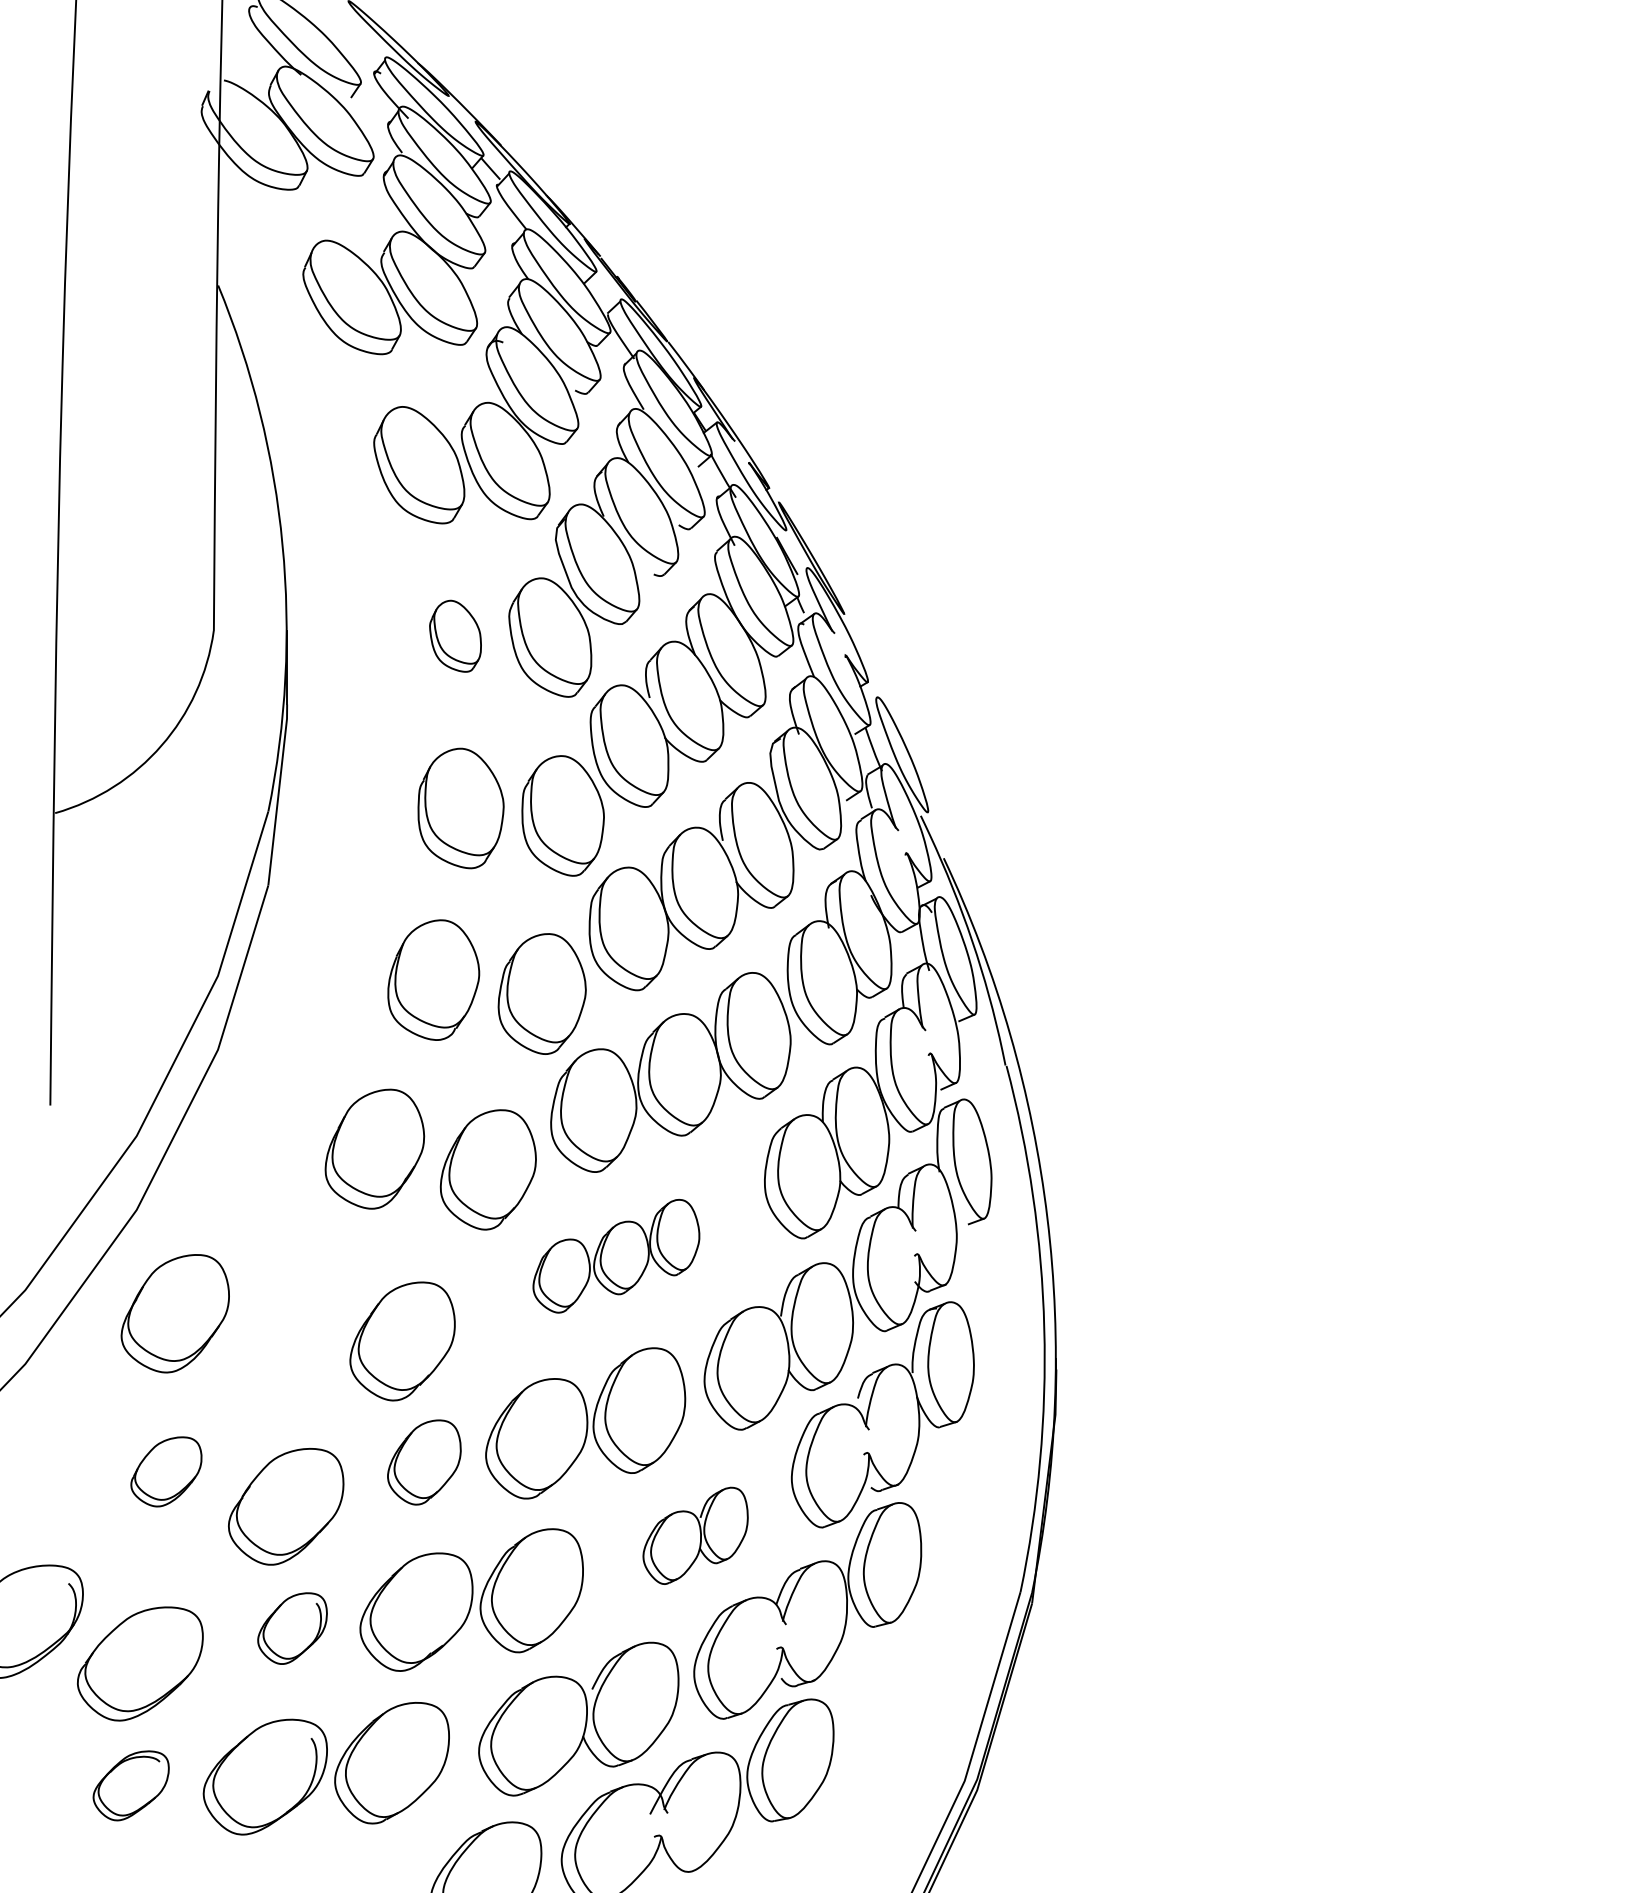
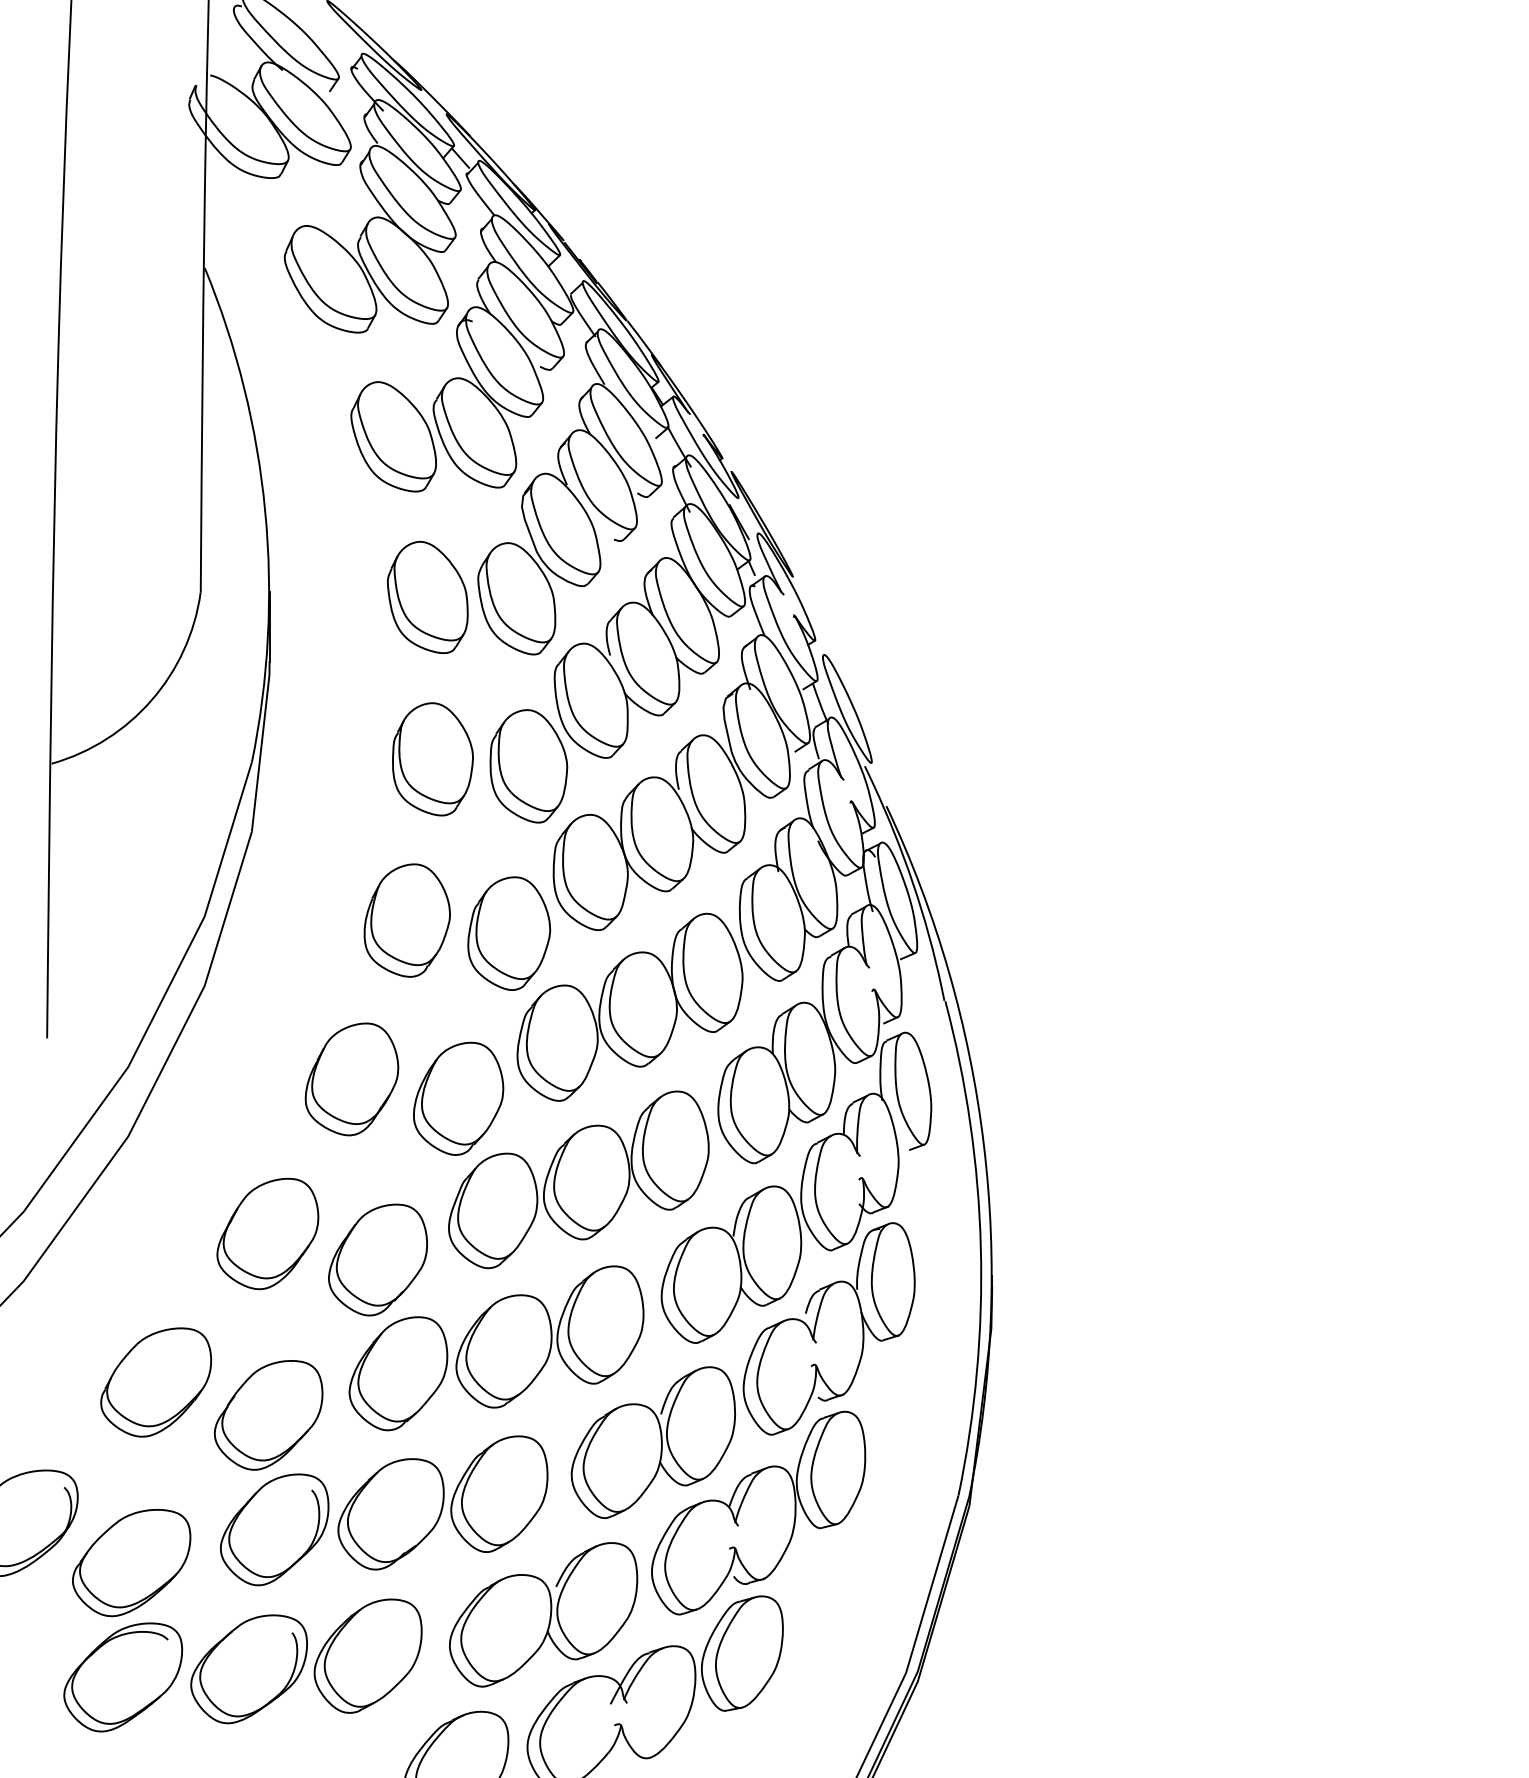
part: (455, 636) -> (427, 597), size x1.67
part: (616, 1256) -> (578, 1180), size x1.67
part: (174, 1313) -> (267, 1233), moved
part: (424, 1462) -> (398, 1373), size x1.43
part: (166, 1471) -> (156, 1382), size x1.67
part: (695, 1535) -> (653, 1442), size x1.67
part: (292, 1628) -> (274, 1529), size x1.67
part: (130, 1785) -> (122, 1677), size x1.67

